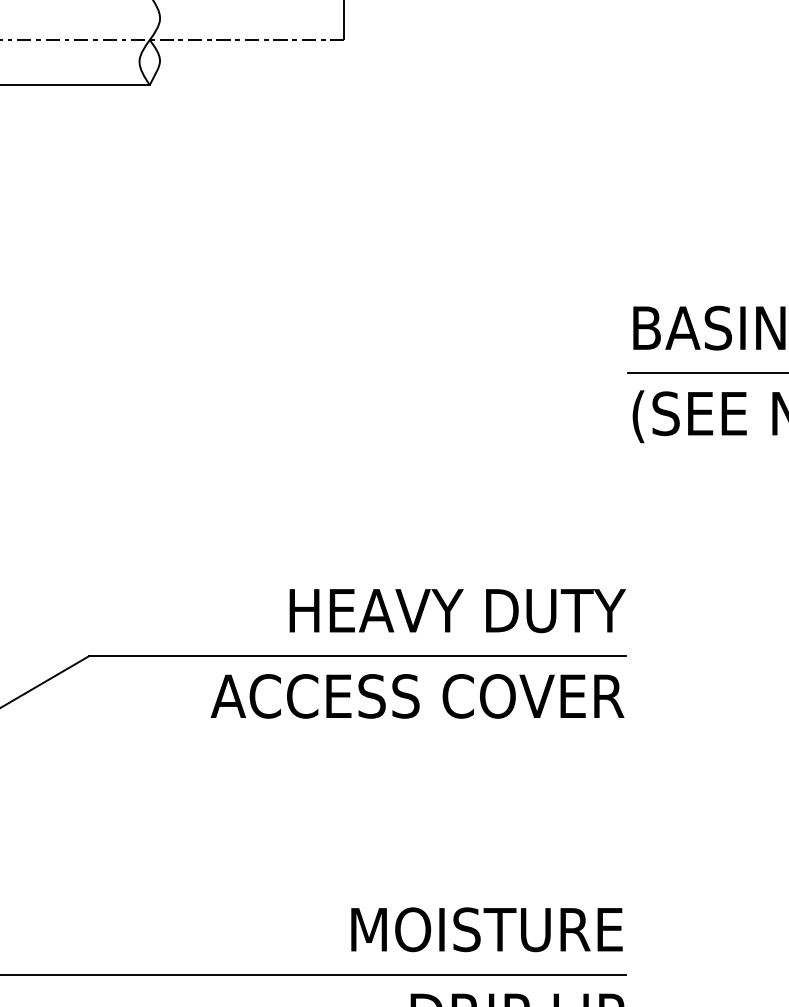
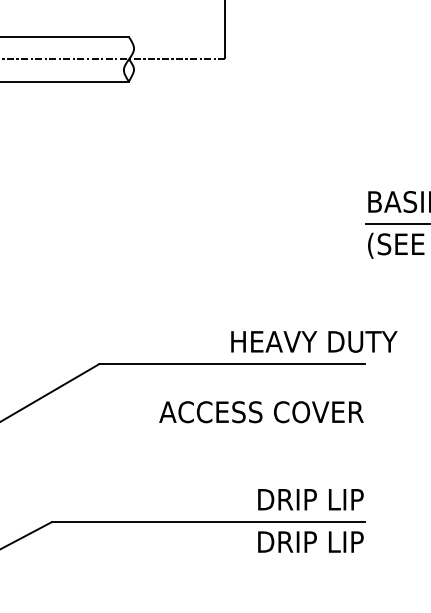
text: (457, 610) -> (314, 341), moved
text: (417, 696) -> (261, 412), moved
text: (486, 929) -> (295, 499), MOISTURE -> DRIP LIP

